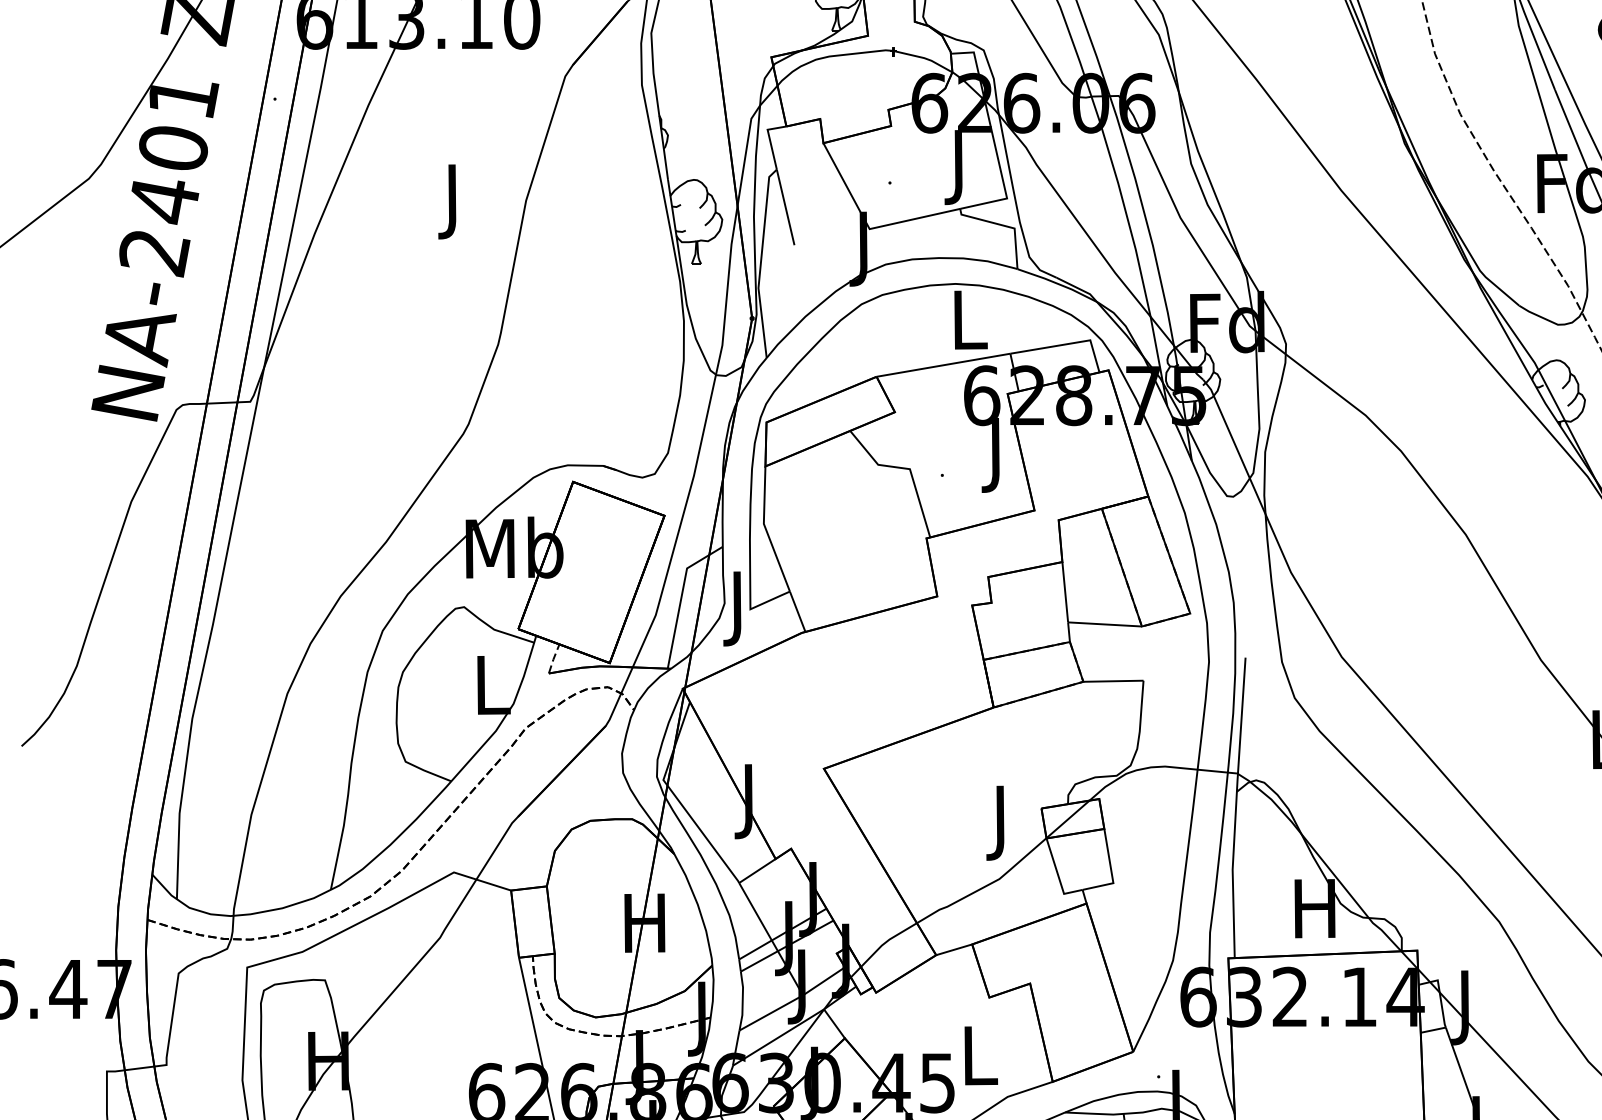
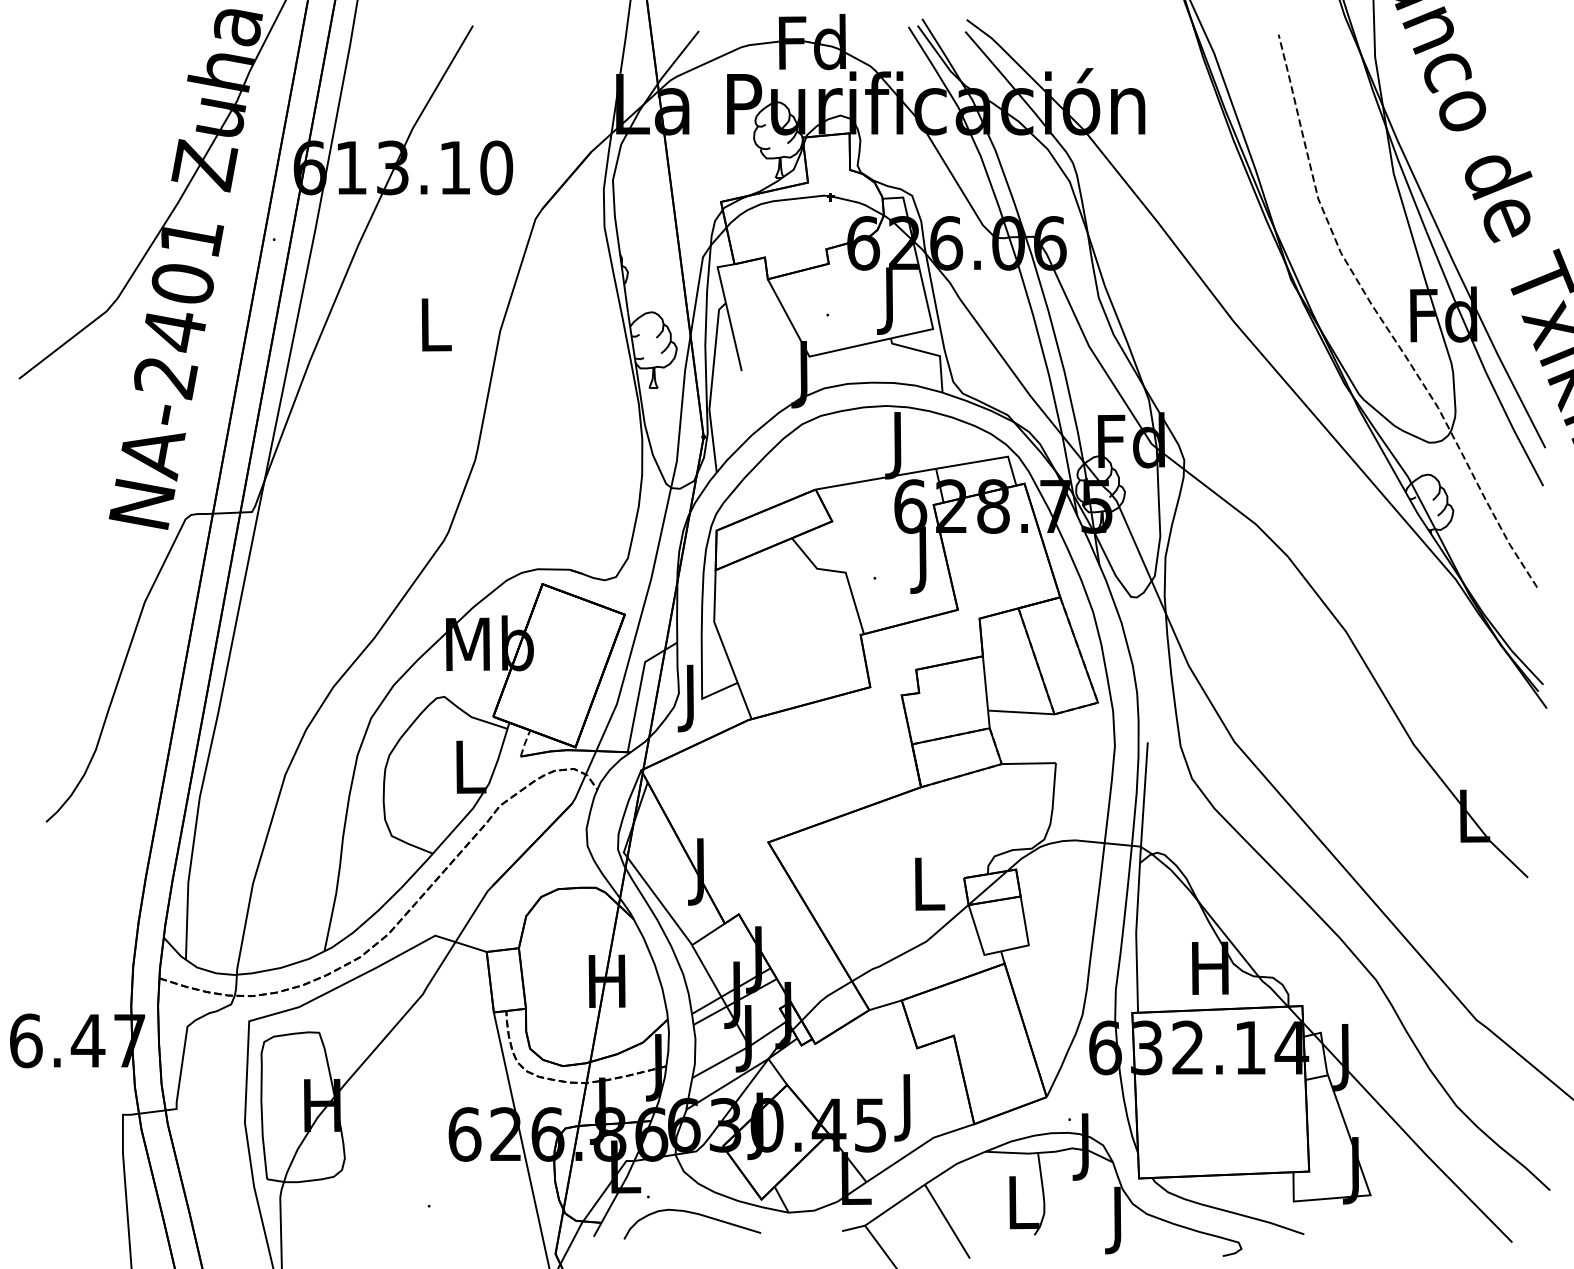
text: (455, 201) -> (436, 331), J -> L
text: (970, 327) -> (900, 445), L -> J
text: (1003, 823) -> (929, 891), J -> L
text: (980, 1063) -> (909, 1107), L -> J

